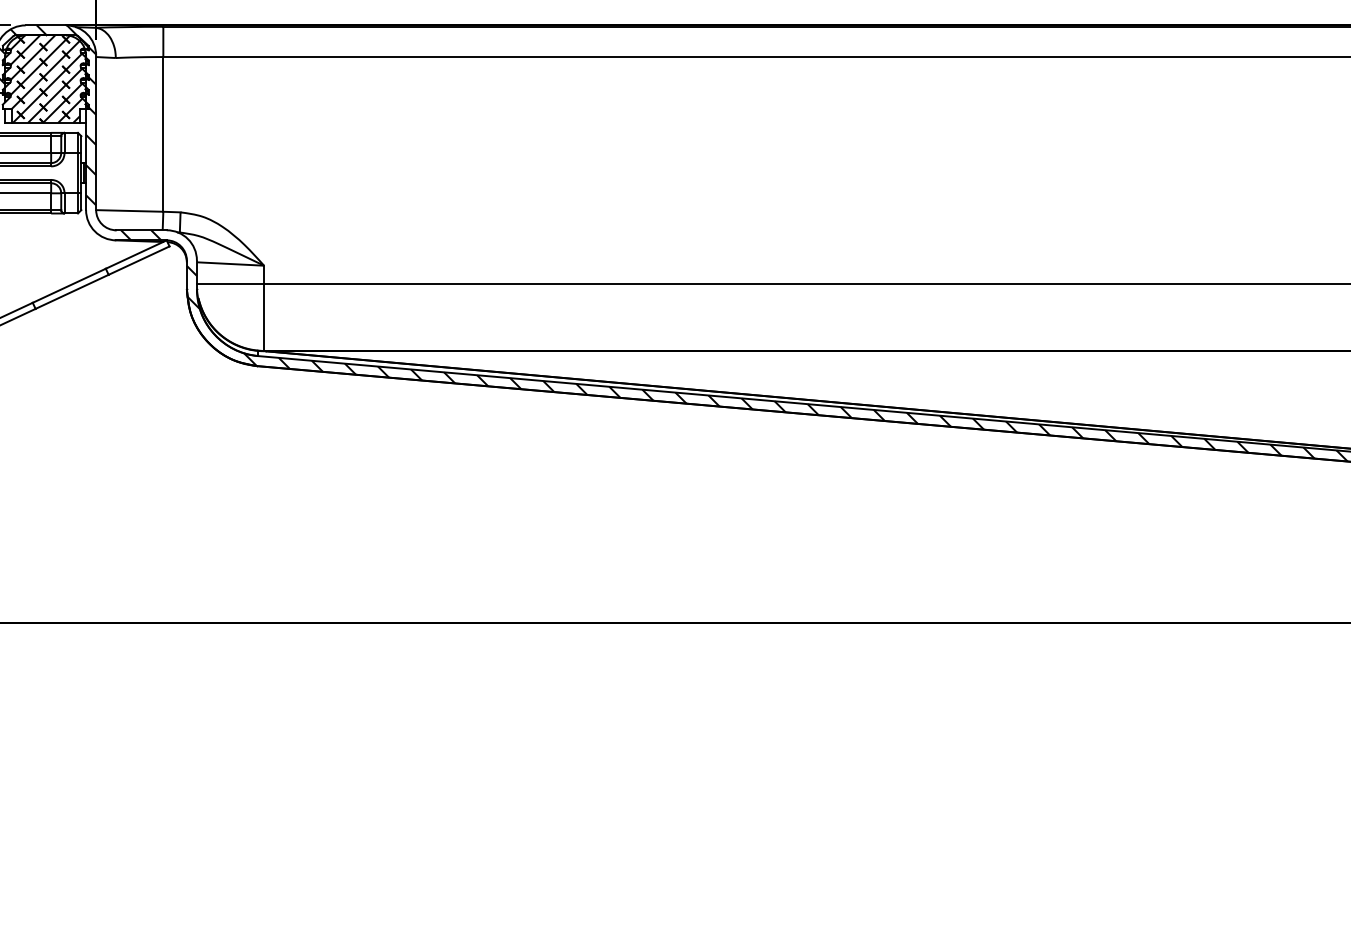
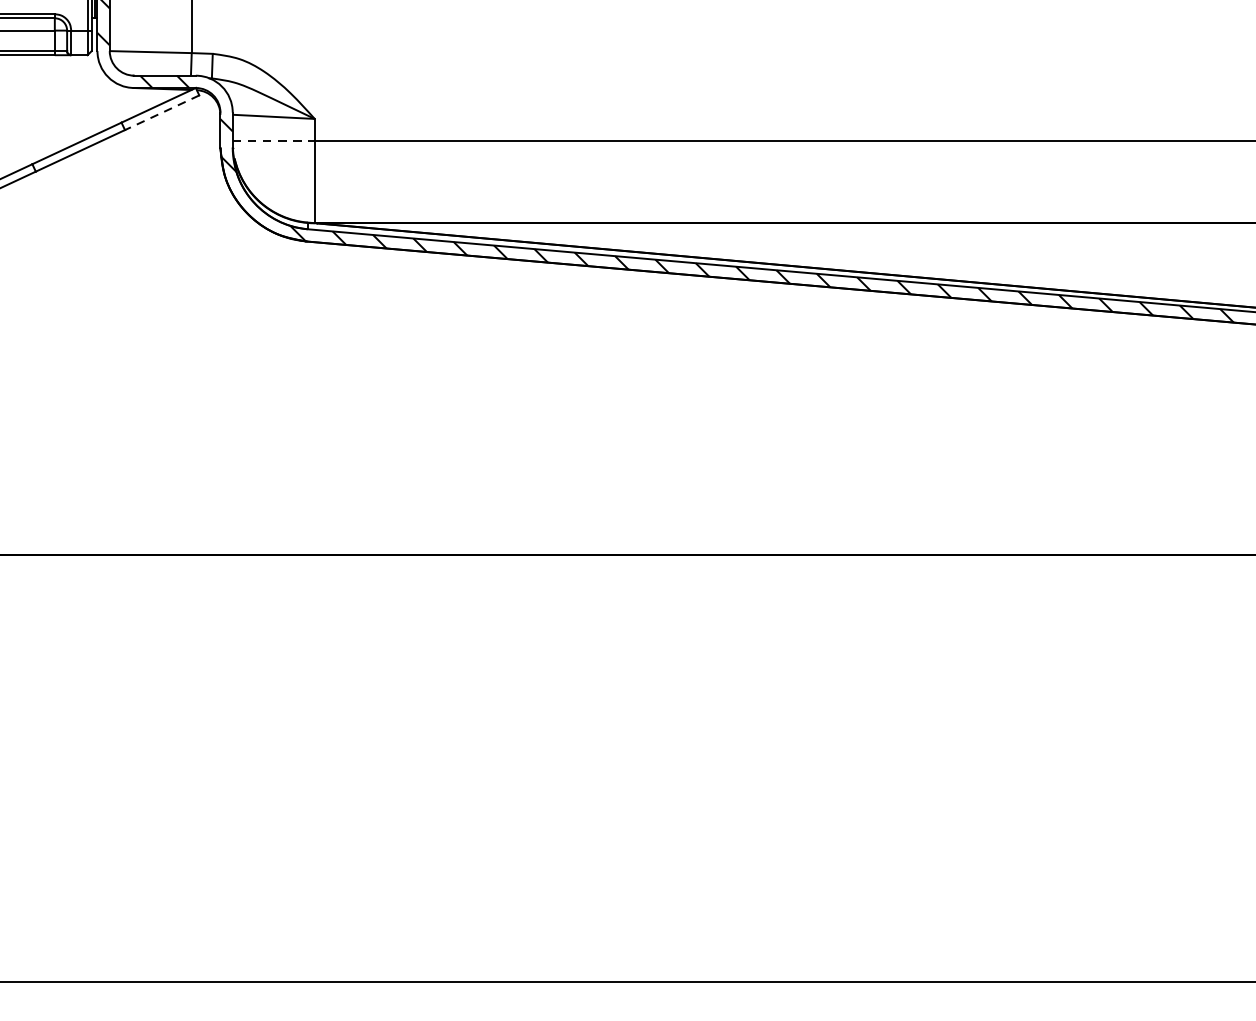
line: (139, 260) -> (162, 112), solid -> dashed
line: (230, 284) -> (273, 141), solid -> dashed

